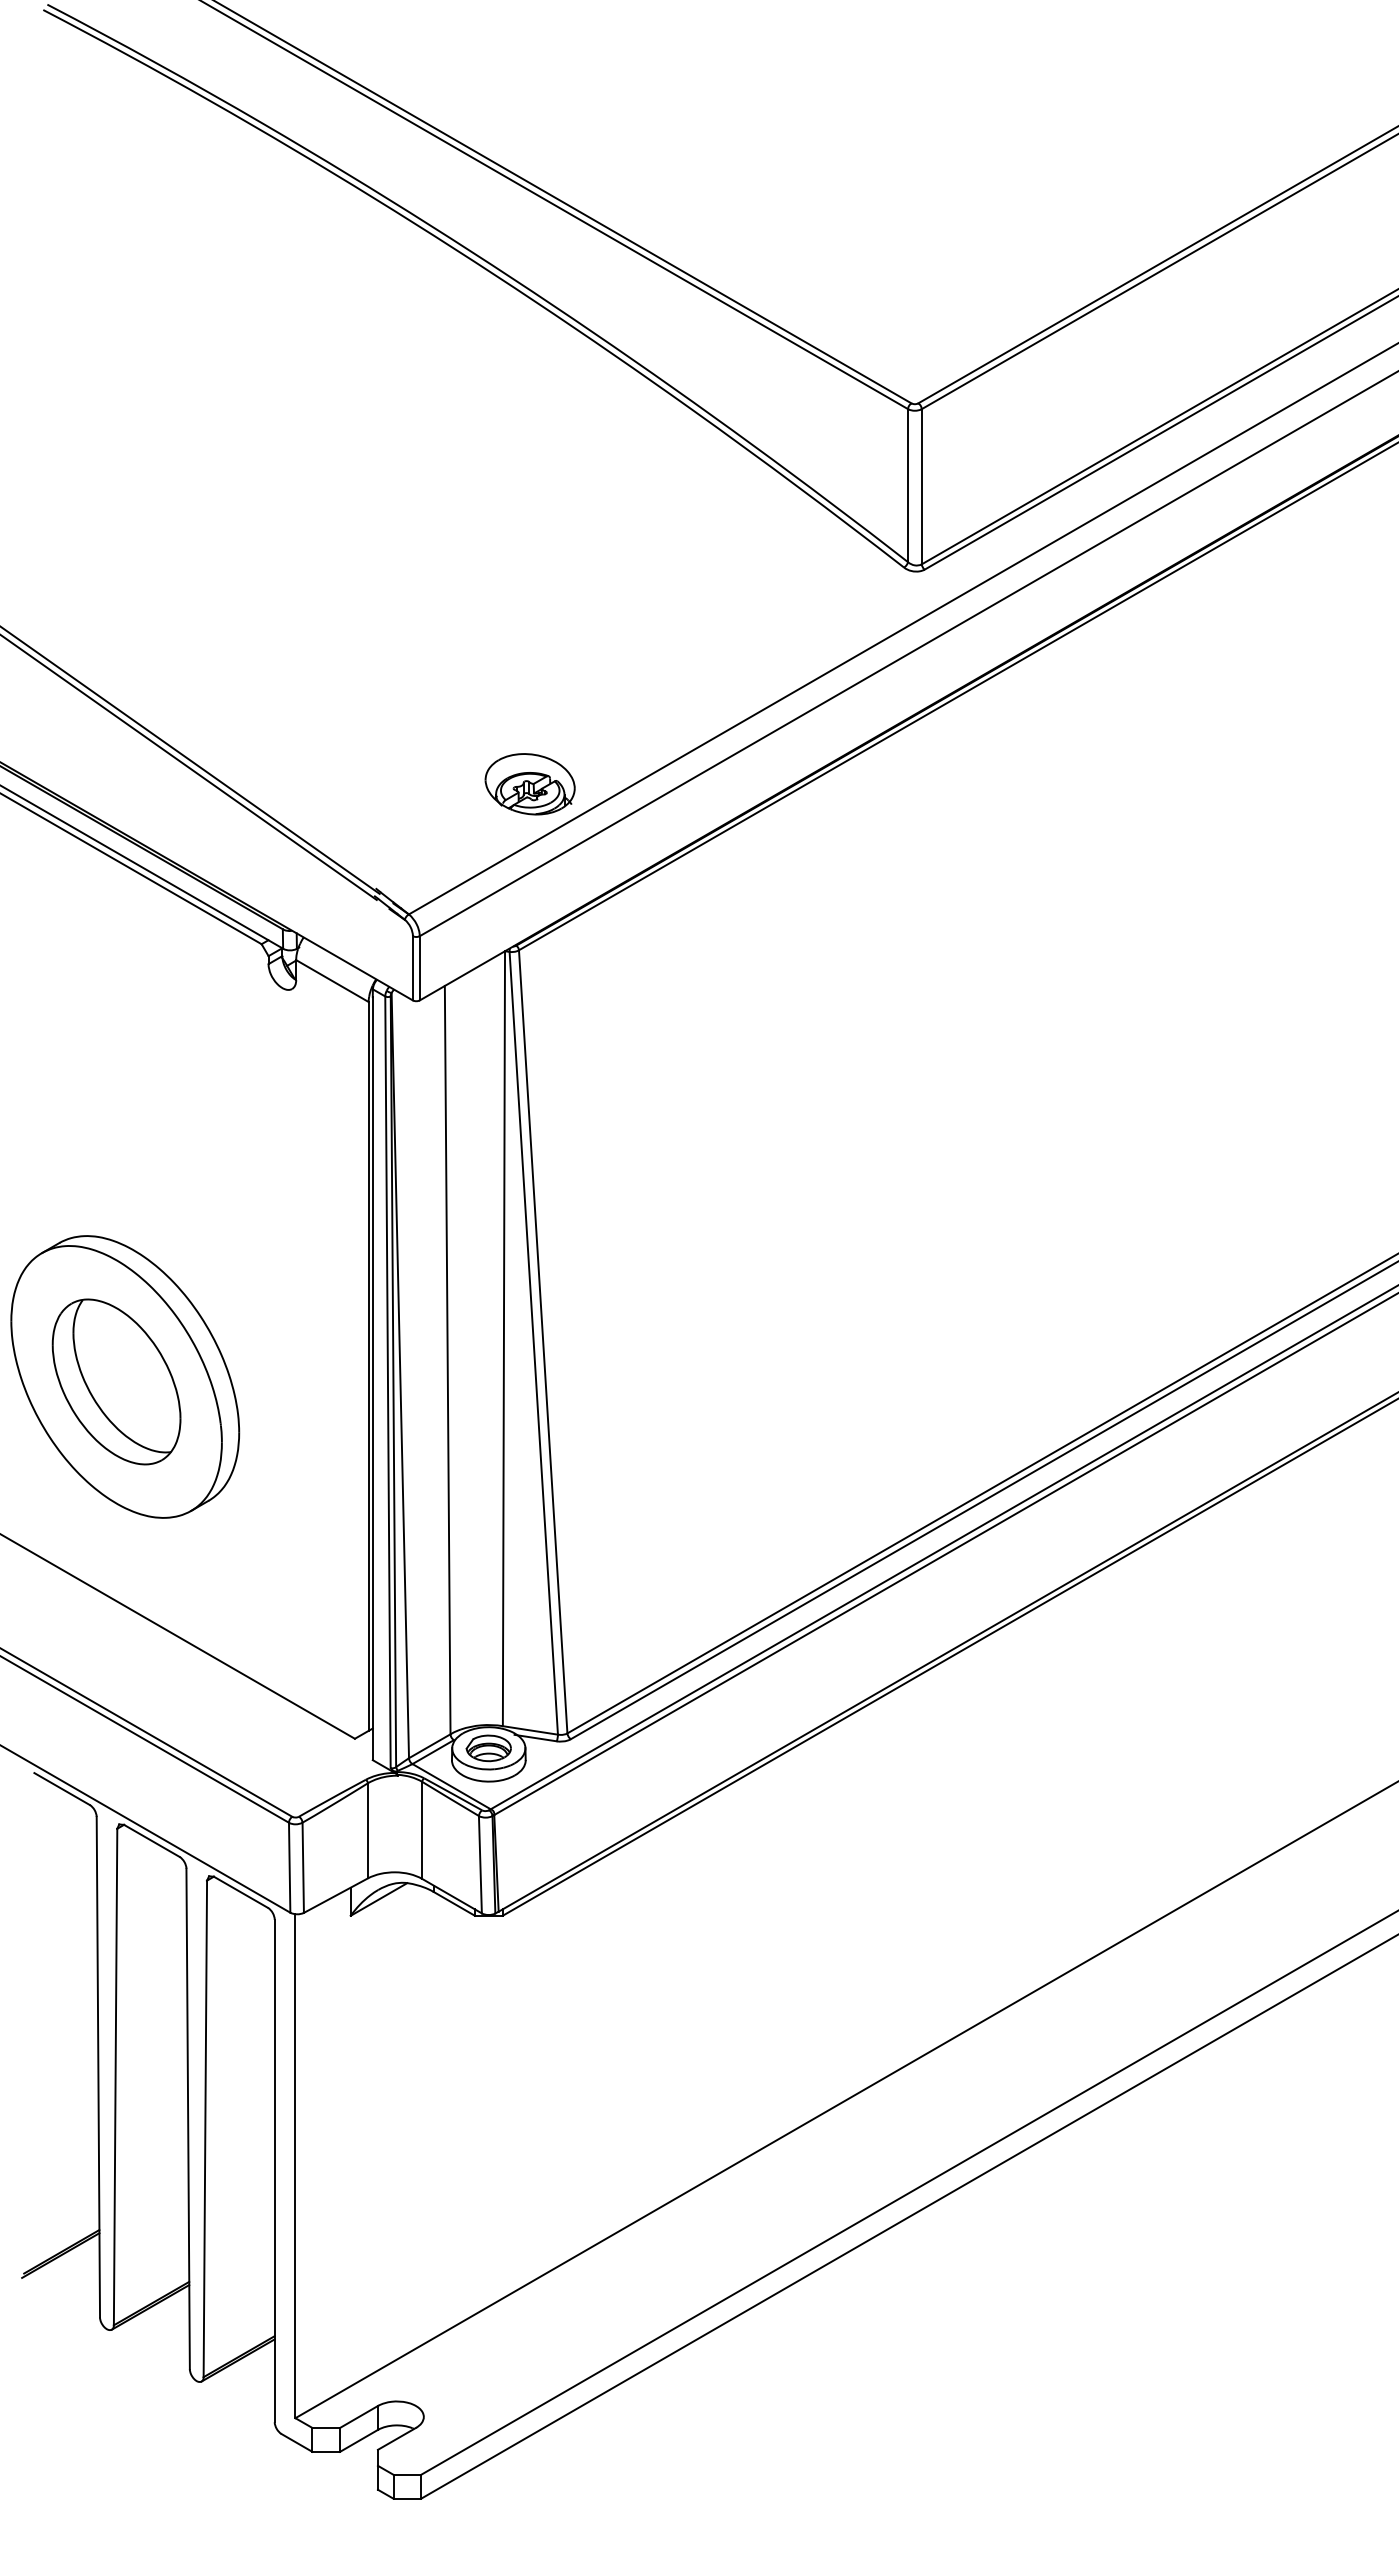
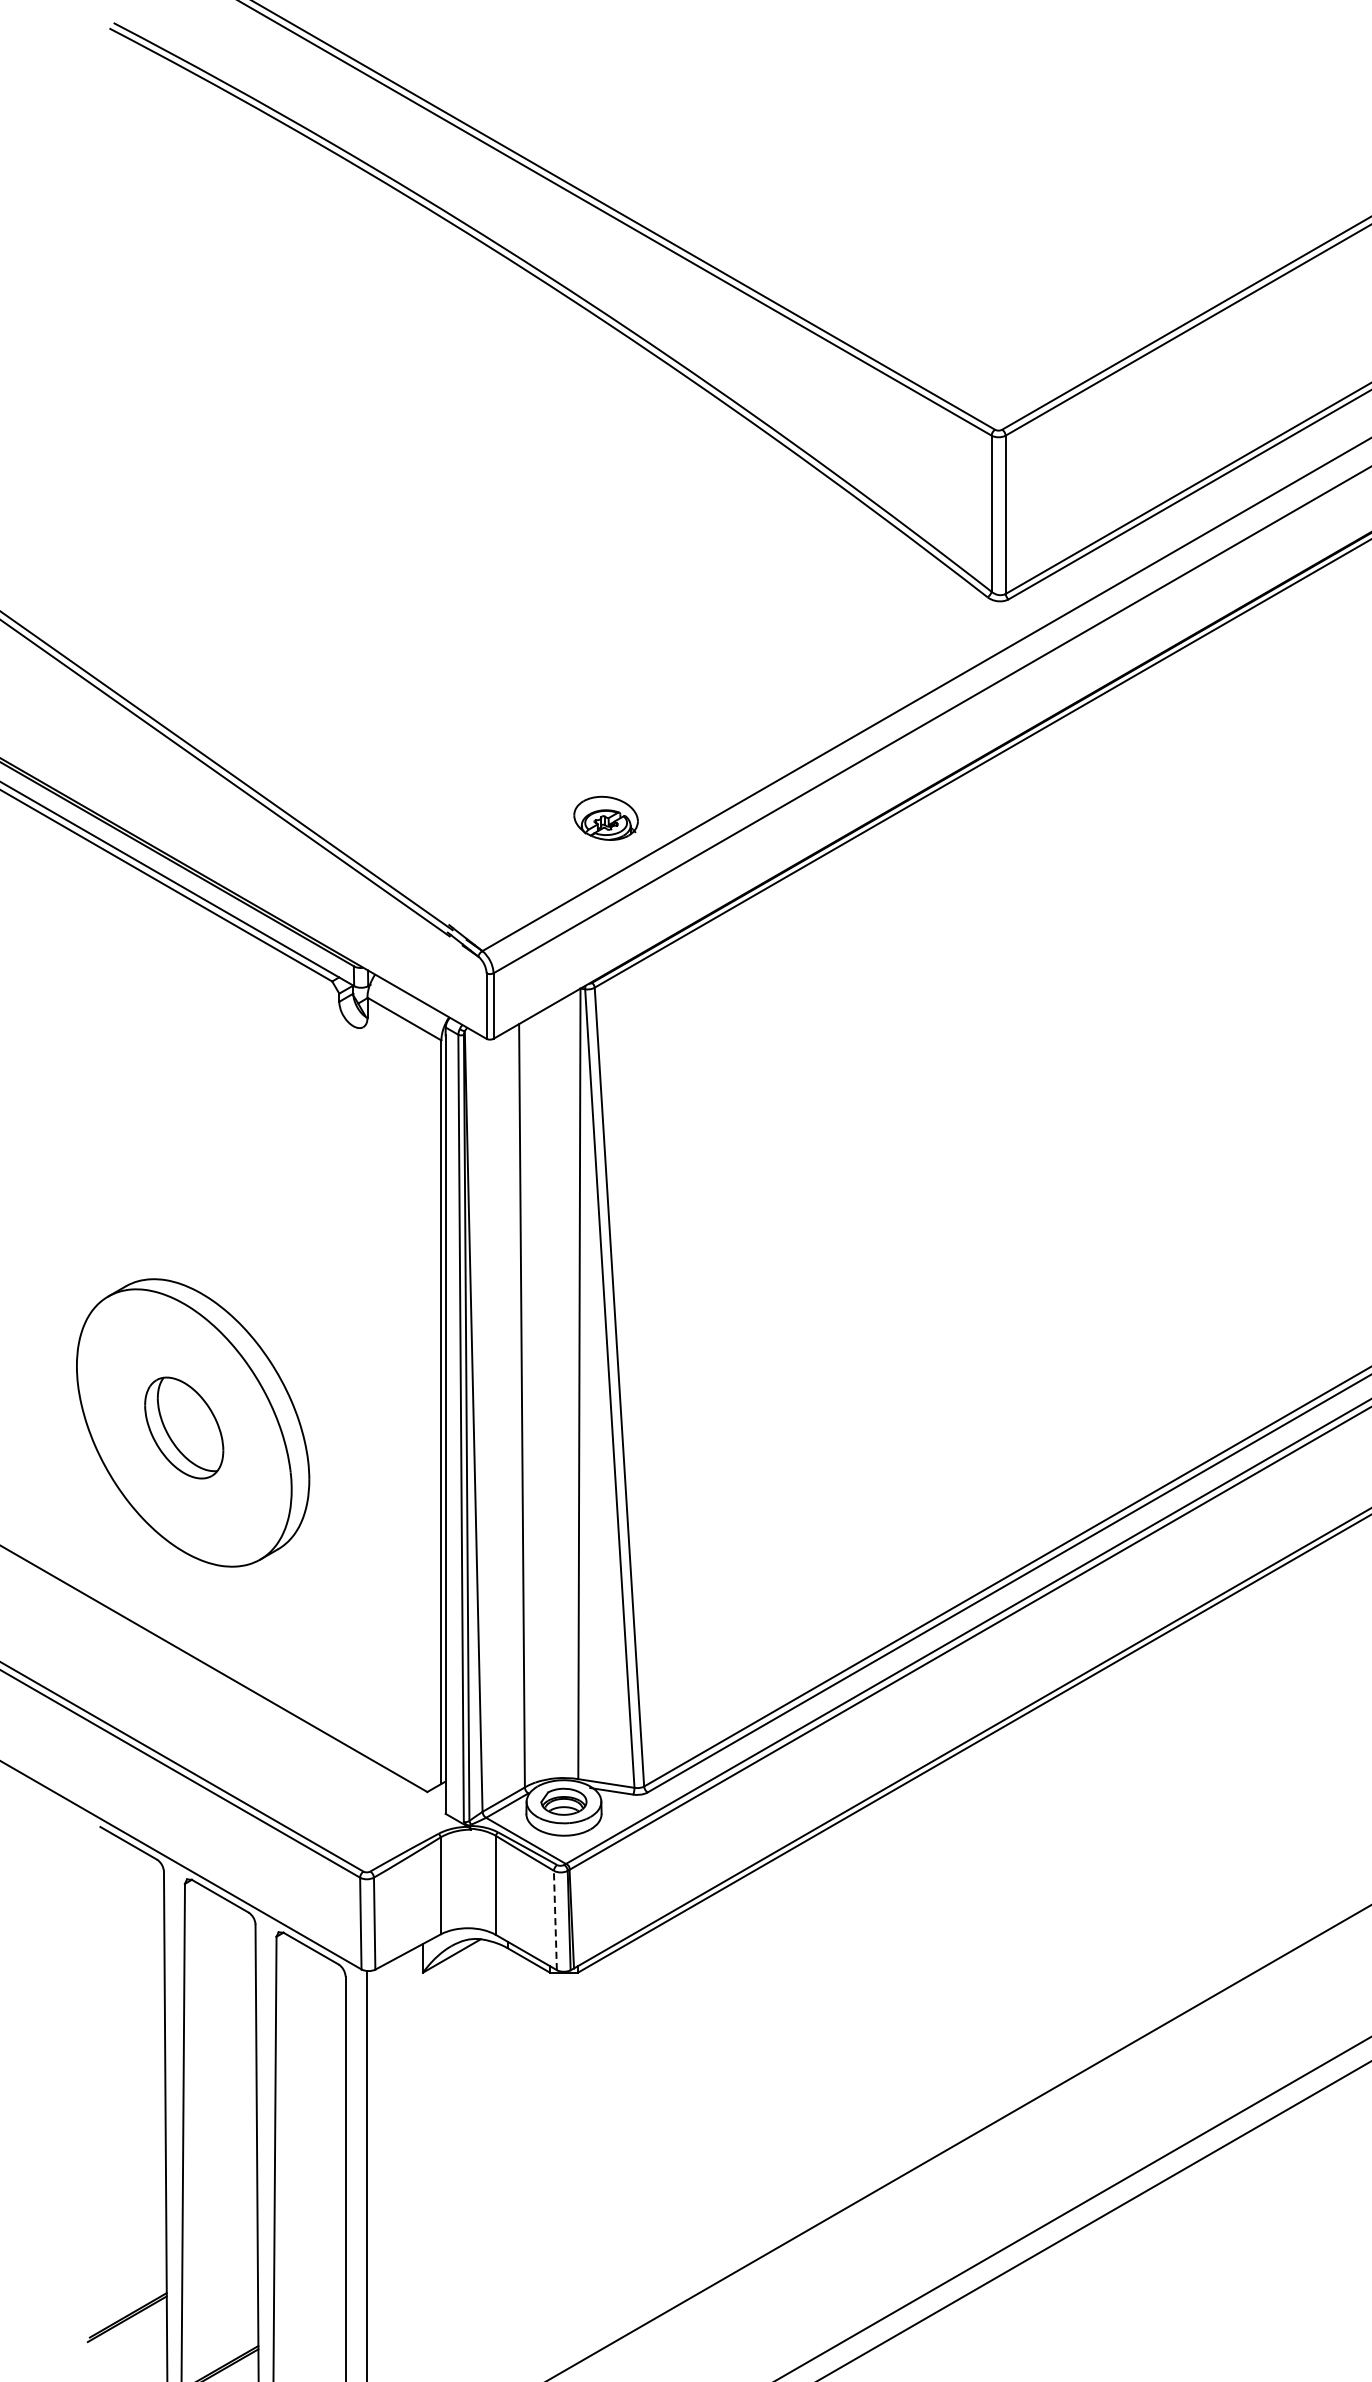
part: (529, 784) -> (605, 818), size x0.7
part: (116, 1381) -> (184, 1427), size x0.6
line: (480, 1864) -> (555, 1920), solid -> dashed

